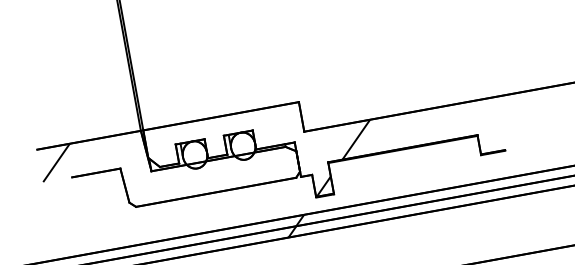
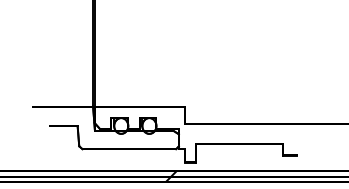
hatch: (342, 159) -> (204, 143), removed
hatch: (55, 161) -> (41, 115), removed

